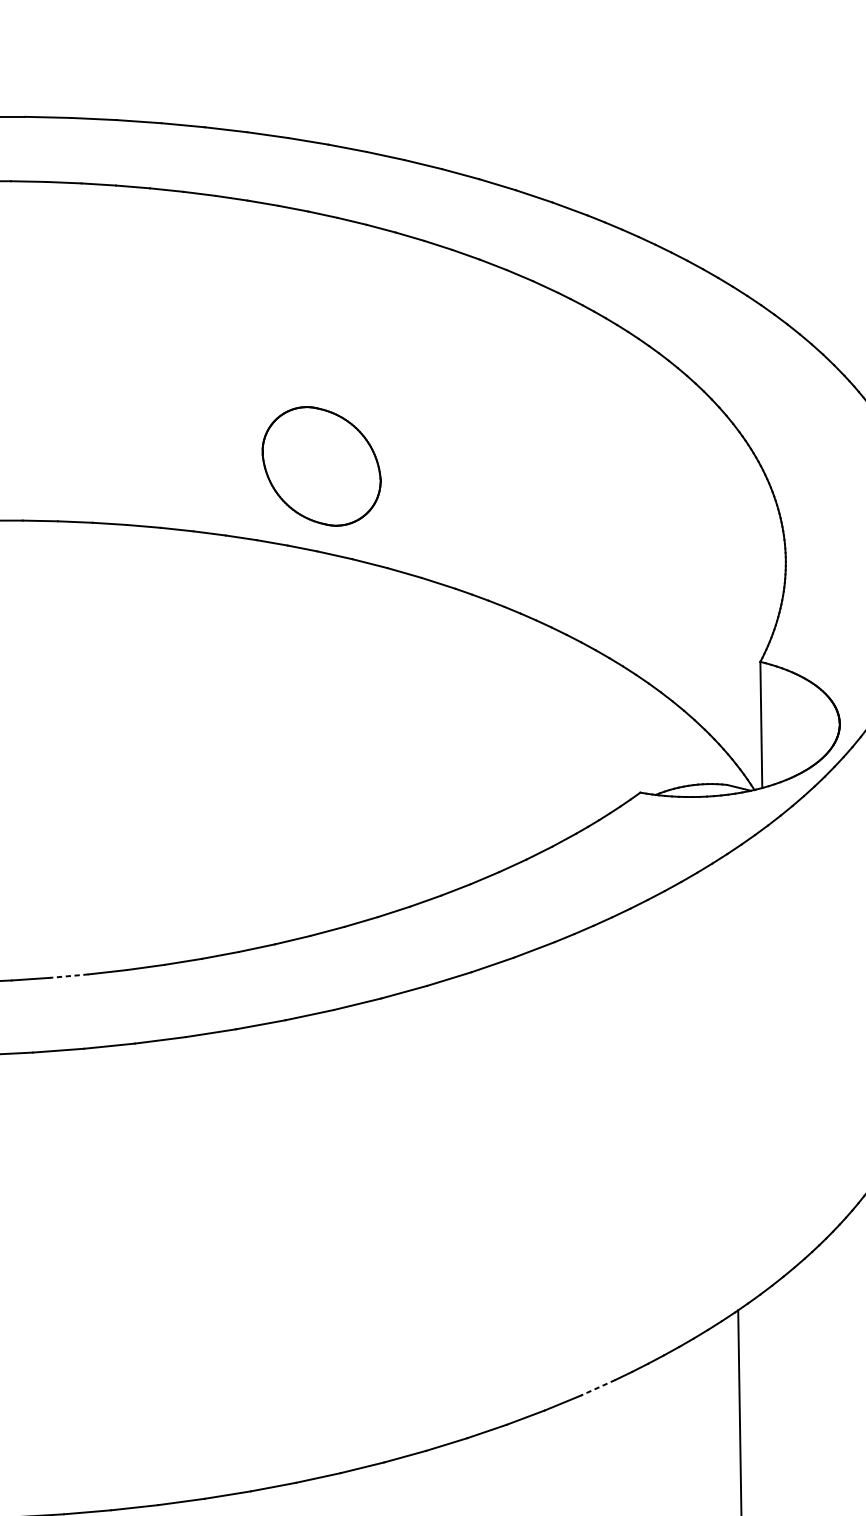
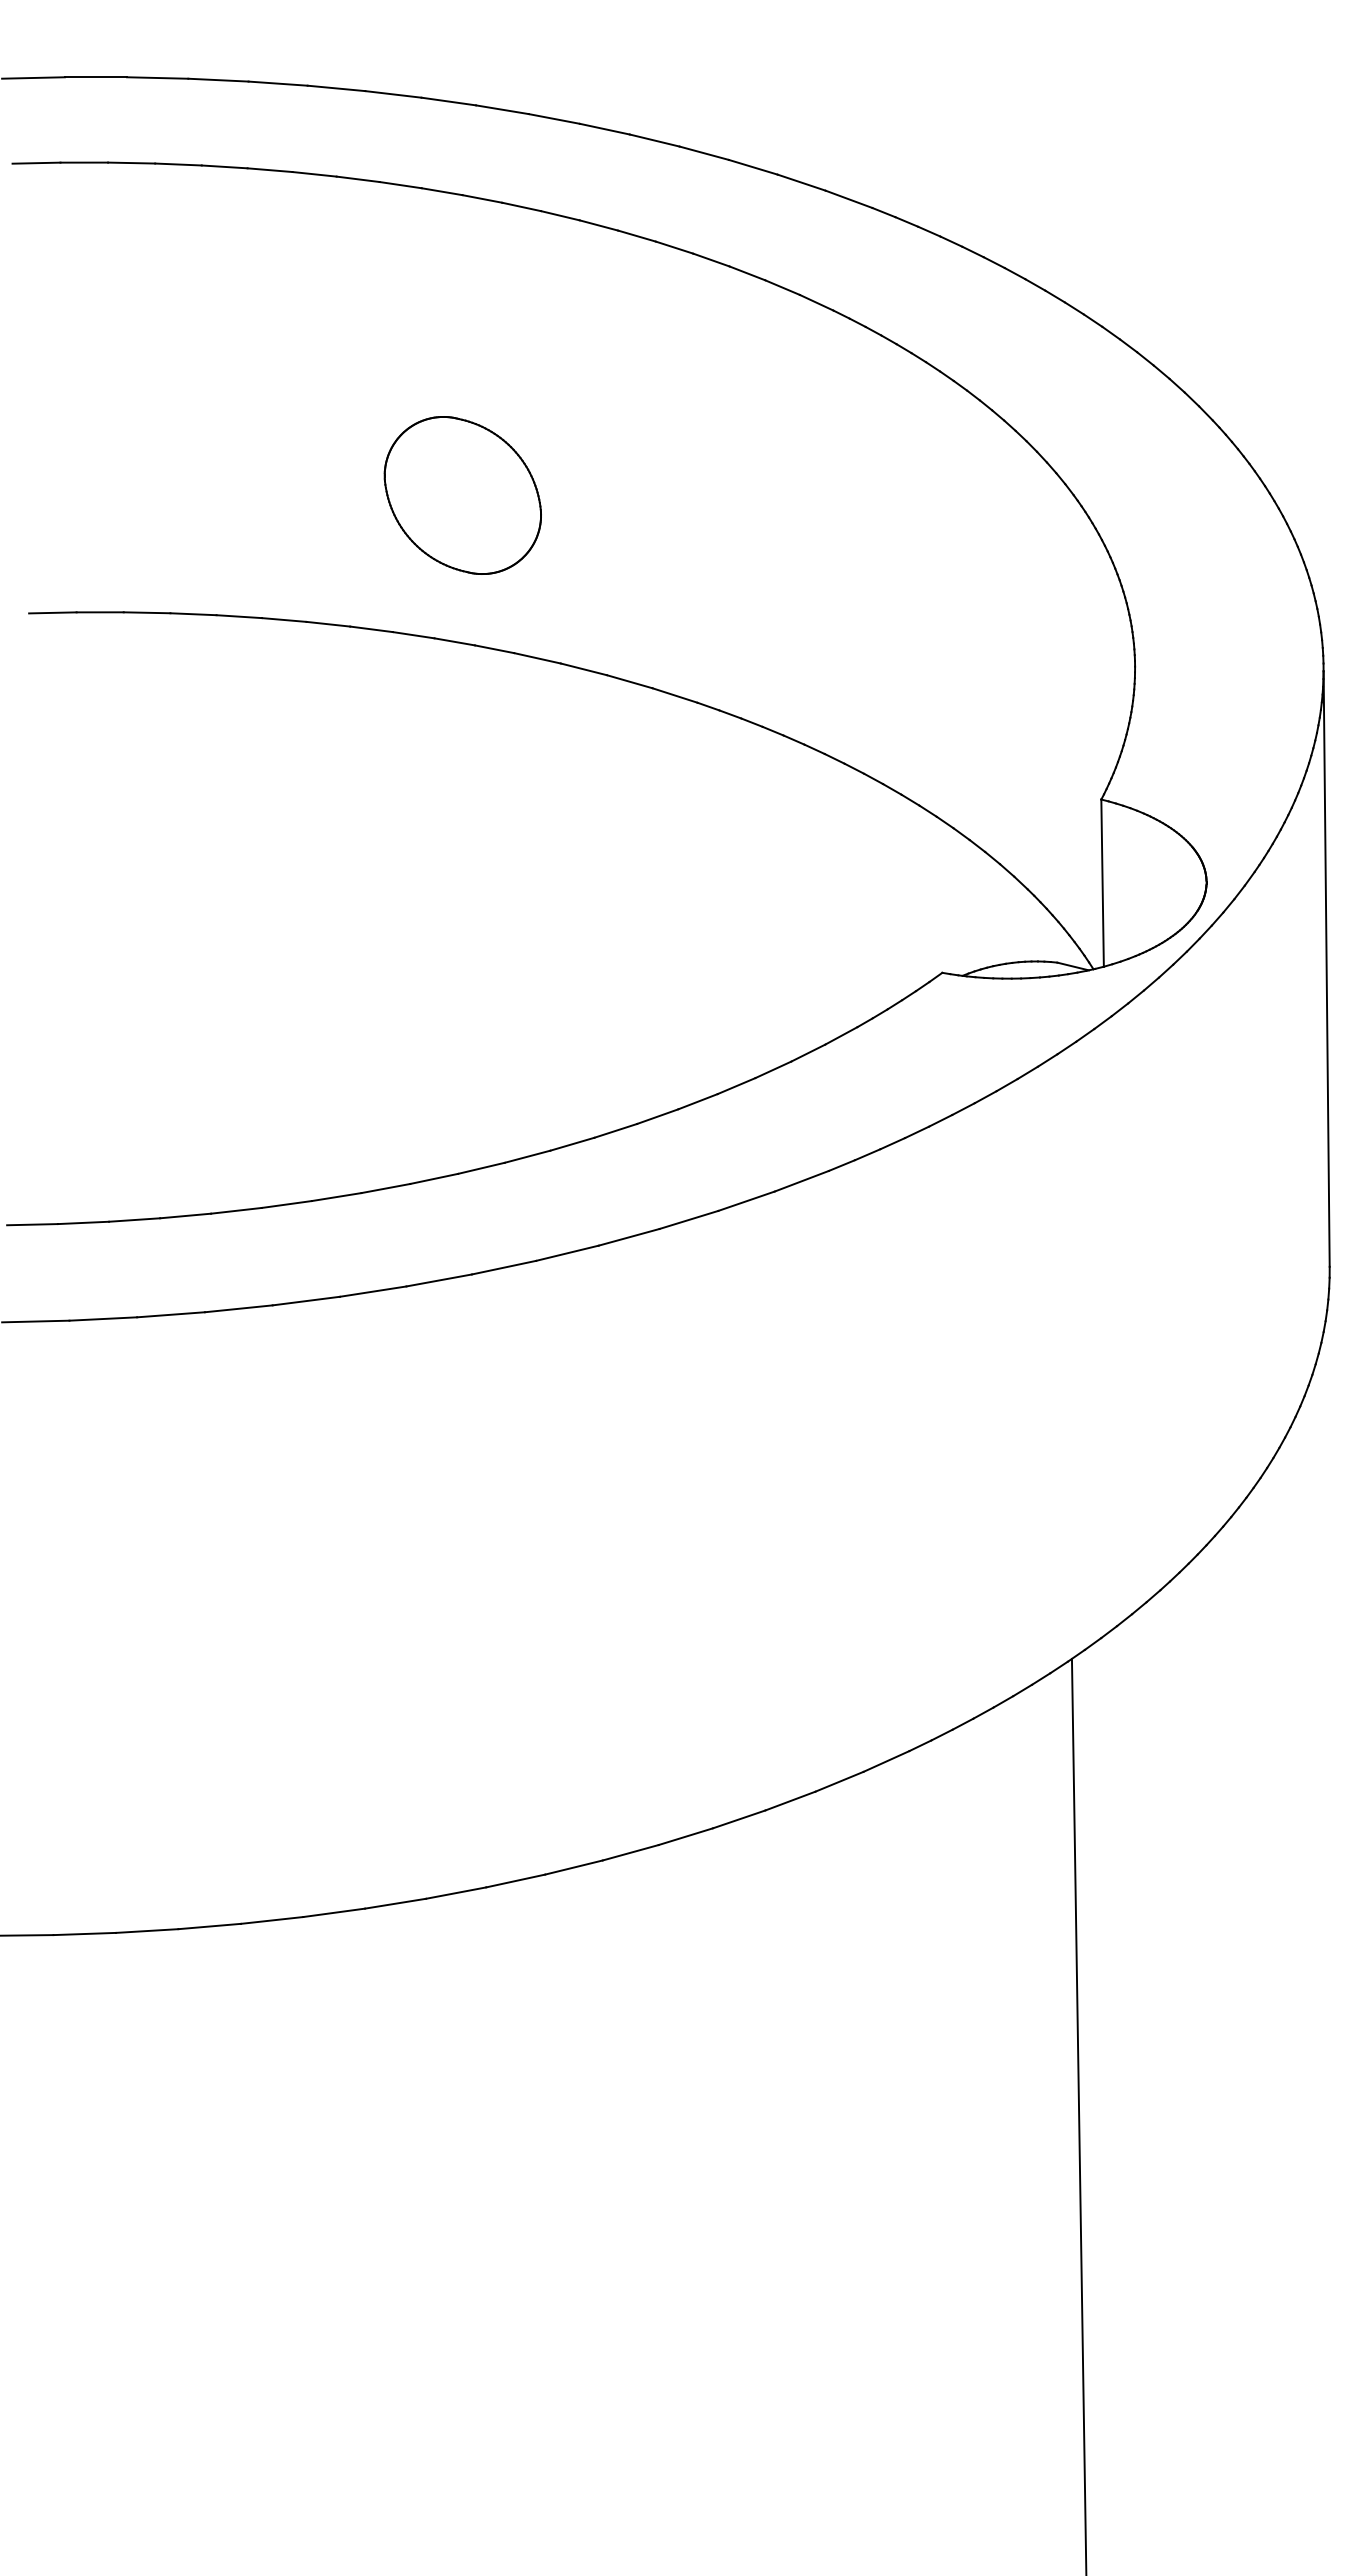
part: (321, 466) -> (462, 495), moved
line: (69, 975) -> (185, 1215), dashed -> solid
line: (598, 1387) -> (886, 1761), dashed -> solid

